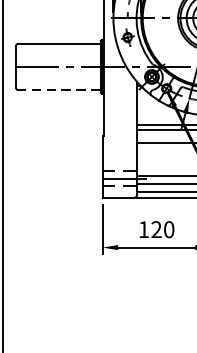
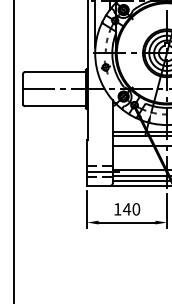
line: (58, 90) -> (54, 106), dashed -> solid
text: (155, 229) -> (126, 209), 120 -> 140

